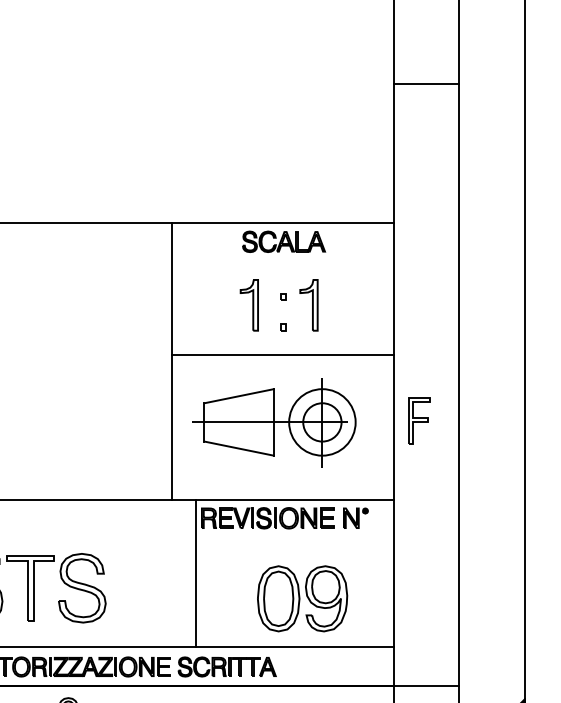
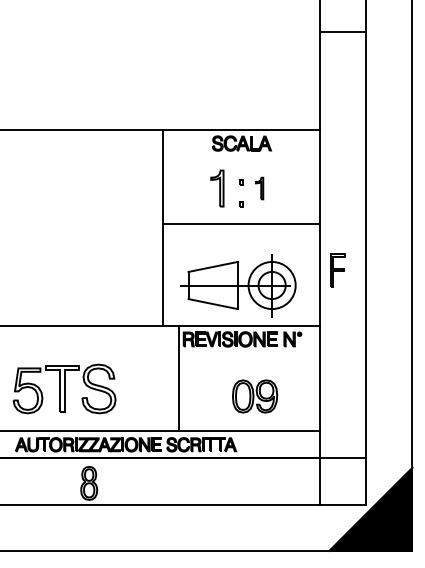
part: (308, 305) -> (259, 188), size x0.6
part: (274, 422) -> (238, 285), moved
part: (301, 598) -> (254, 396), size x0.7

